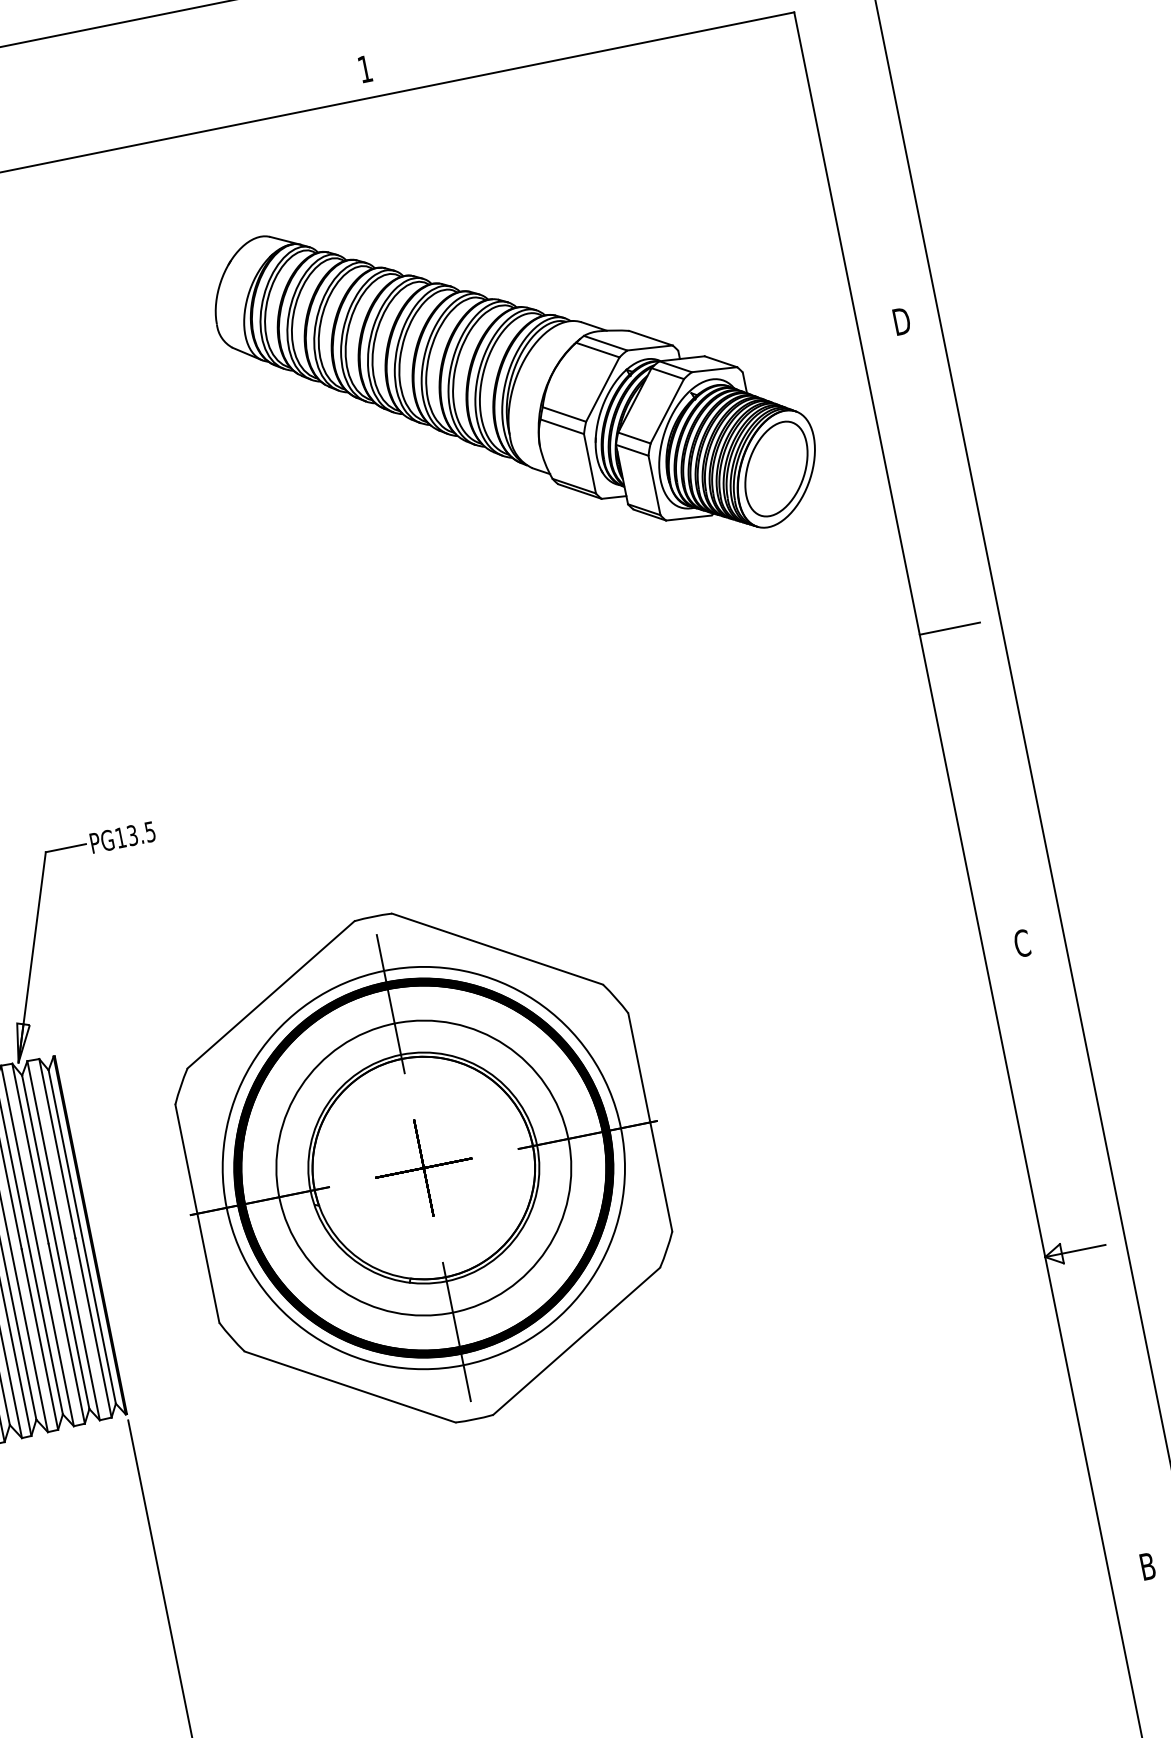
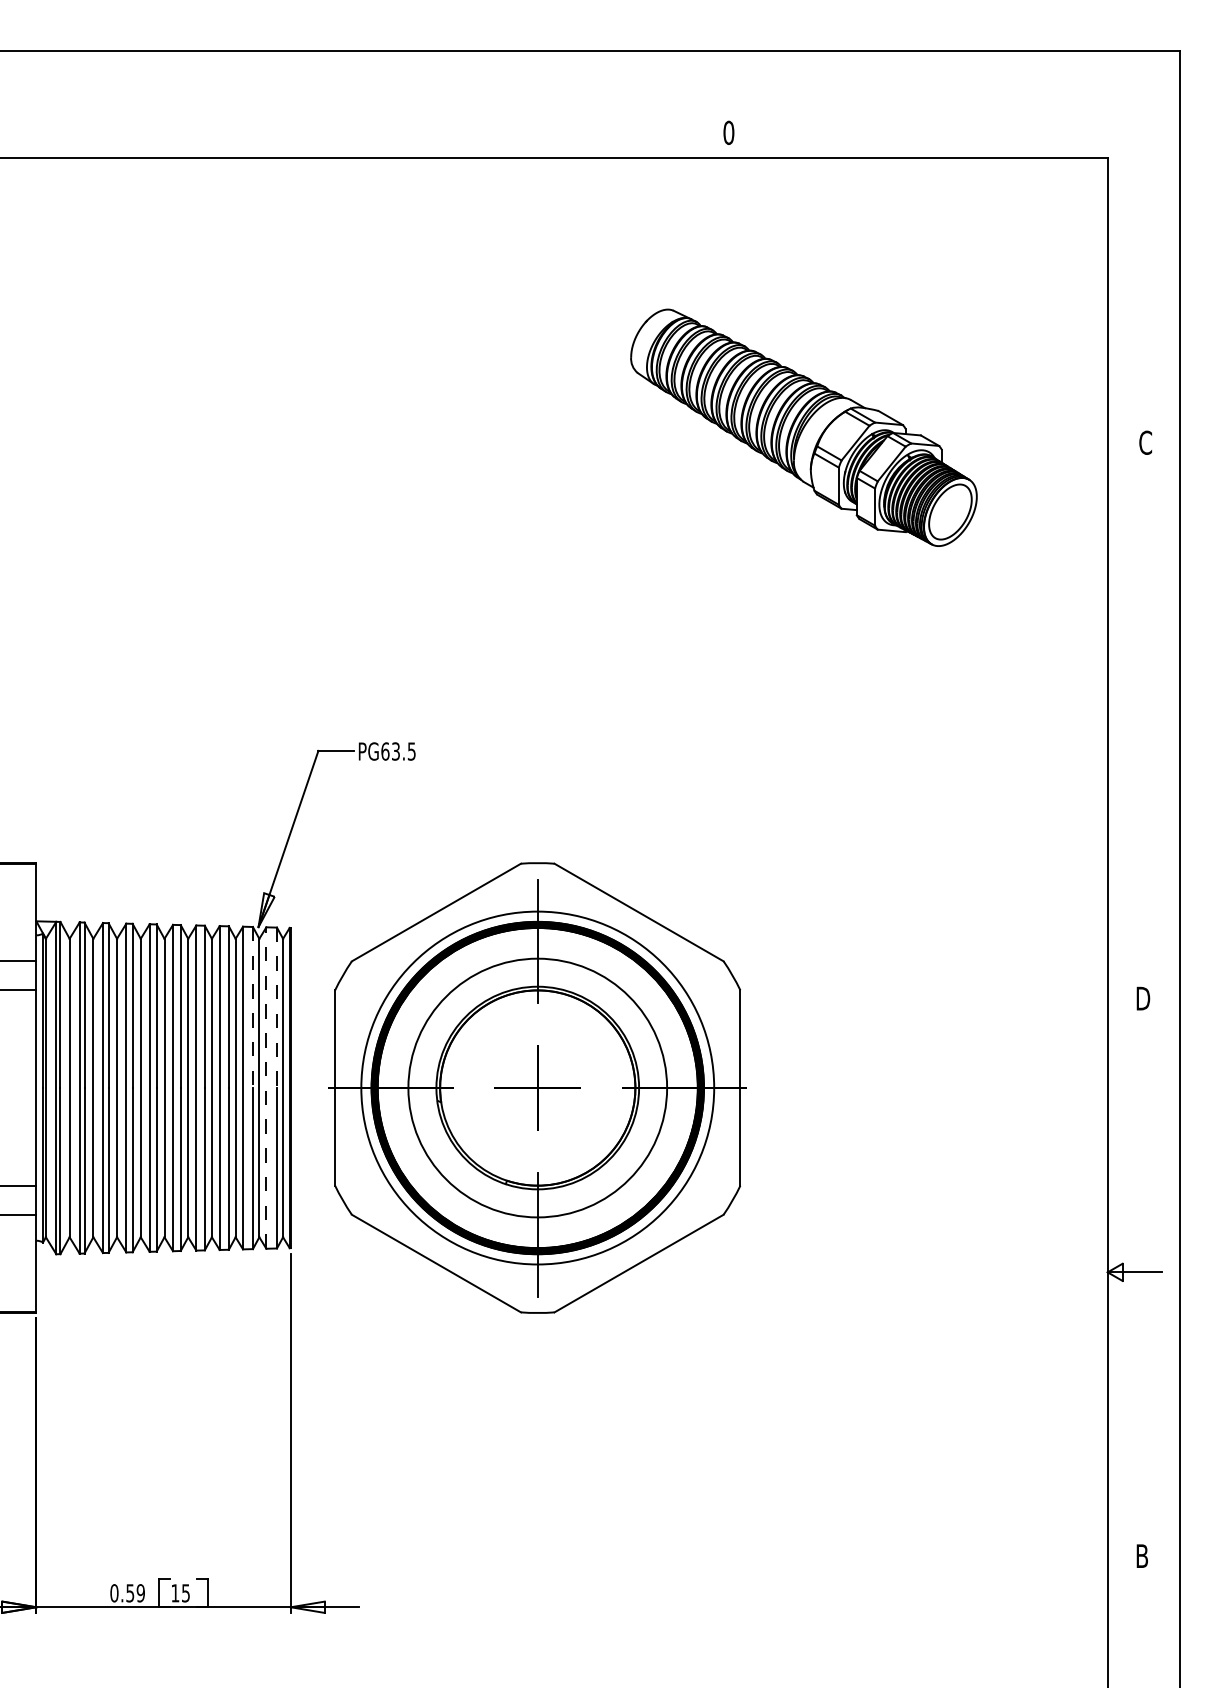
text: (364, 68) -> (728, 132), 1 -> 0
text: (901, 321) -> (1146, 442), D -> C
part: (514, 381) -> (803, 427), size x0.7
line: (949, 628) -> (1134, 715), removed
text: (120, 837) -> (385, 751), PG13.5 -> PG63.5
text: (1023, 943) -> (1143, 998), C -> D
line: (56, 1149) -> (276, 1008), solid -> dashed
line: (29, 1153) -> (252, 1007), solid -> dashed
part: (423, 1167) -> (537, 1087), moved
line: (63, 1241) -> (266, 1088), solid -> dashed

